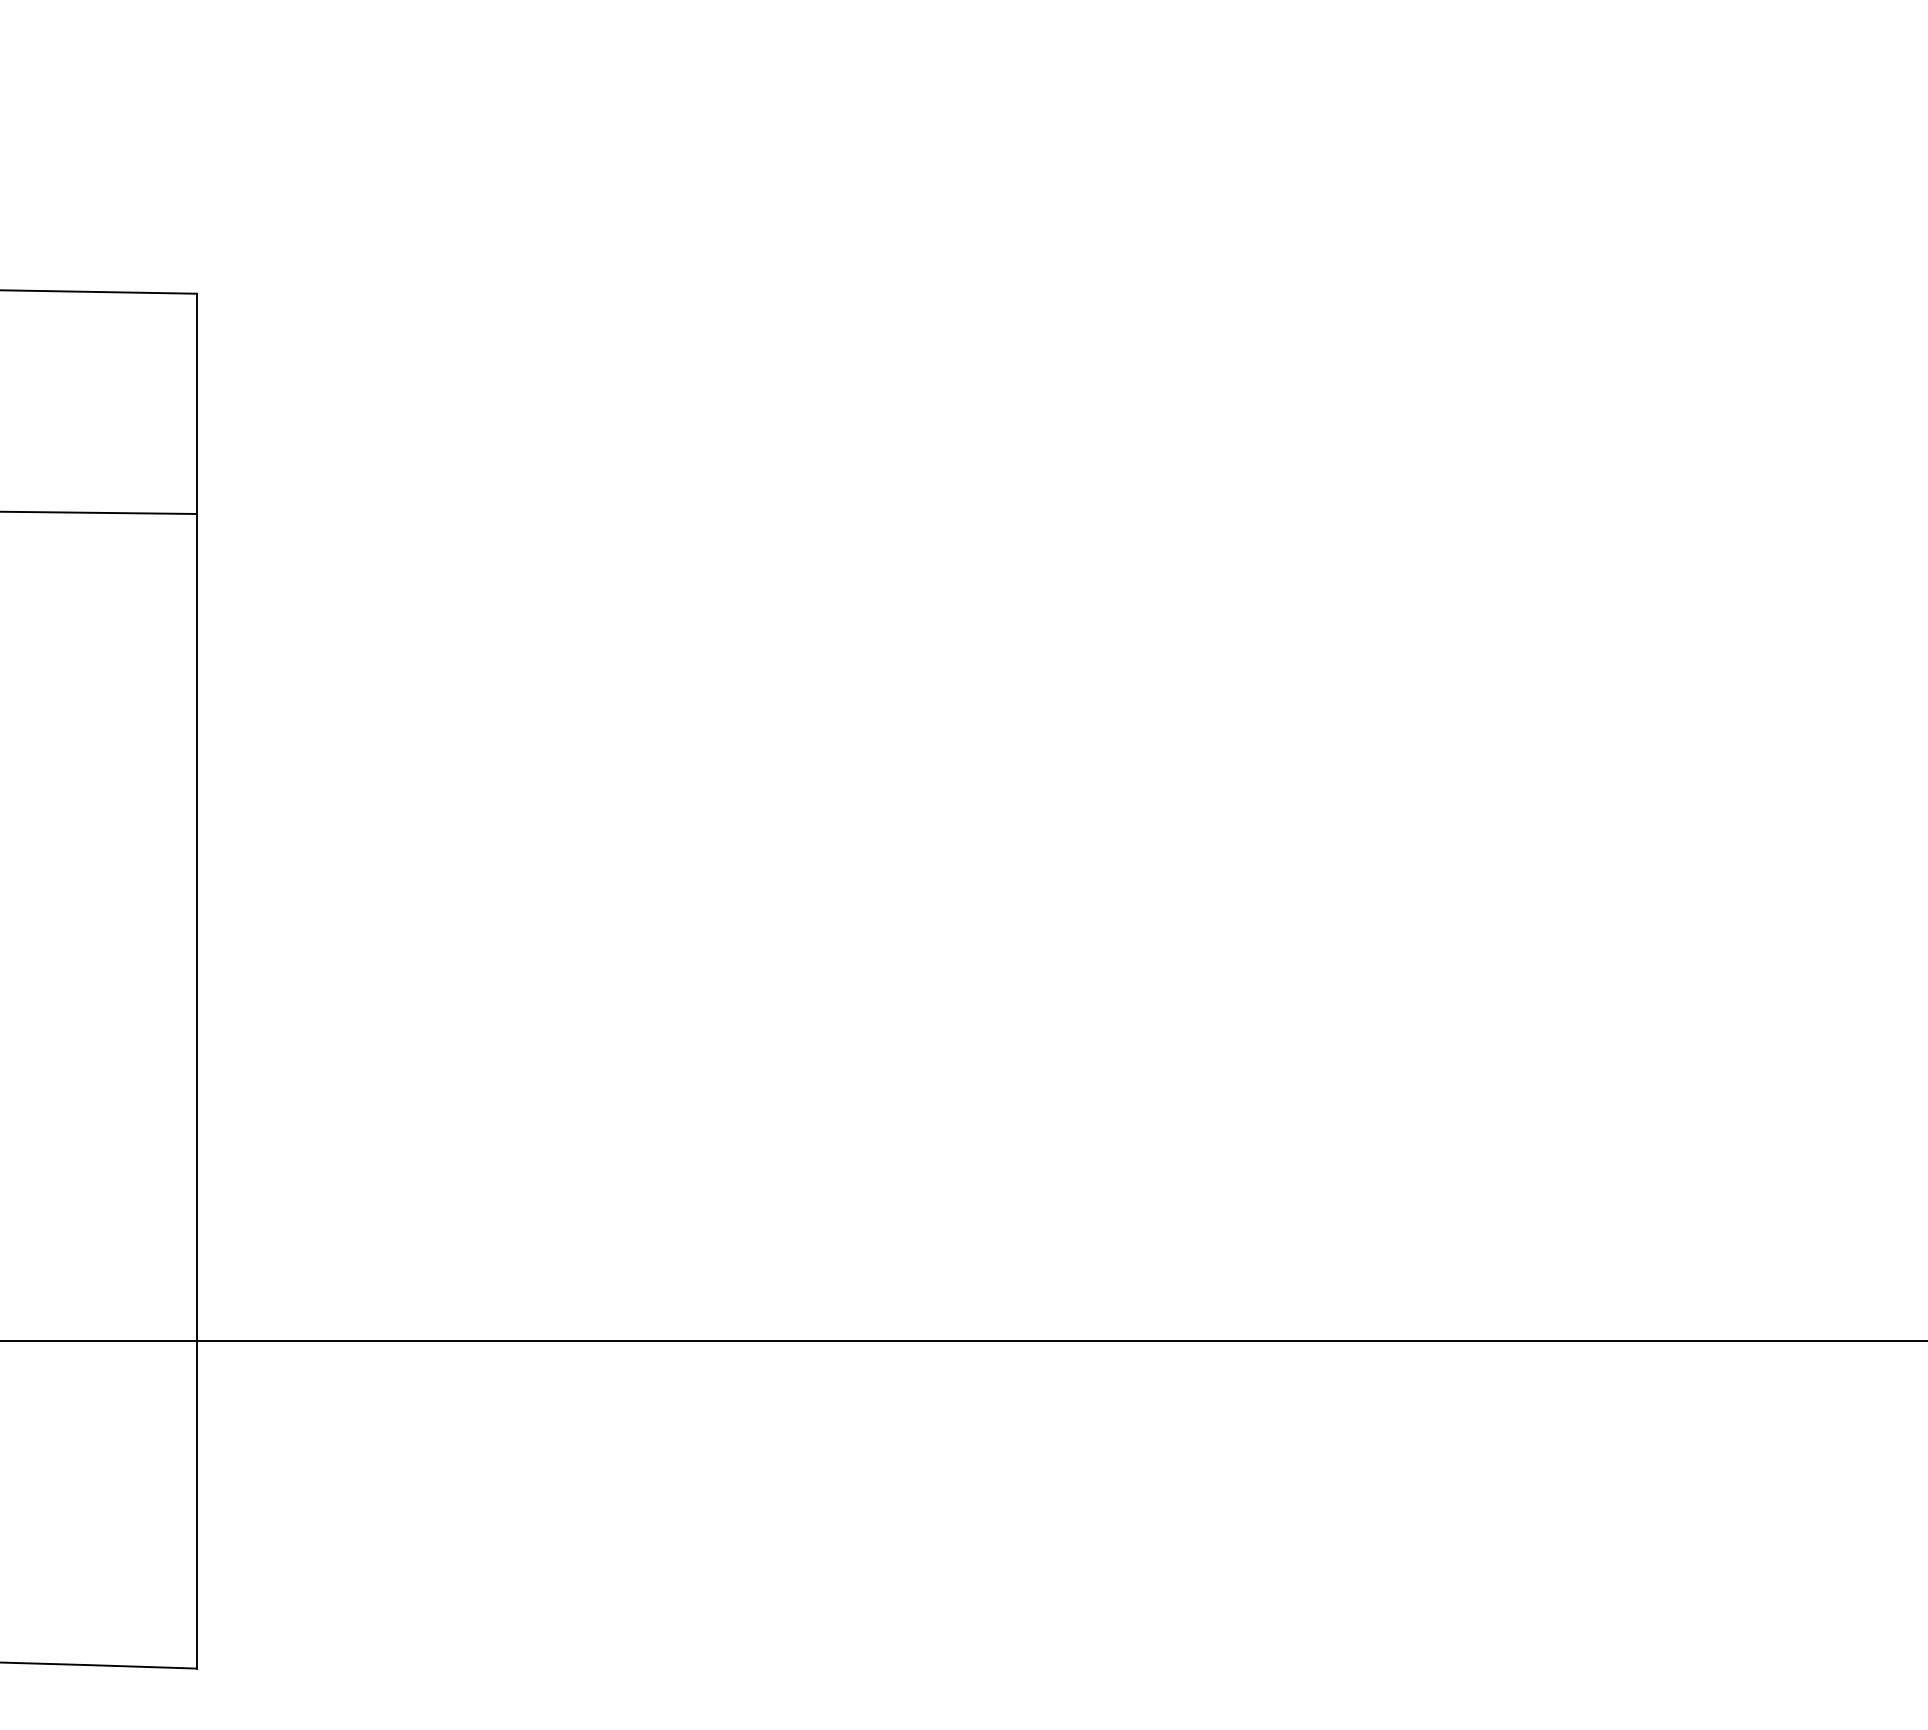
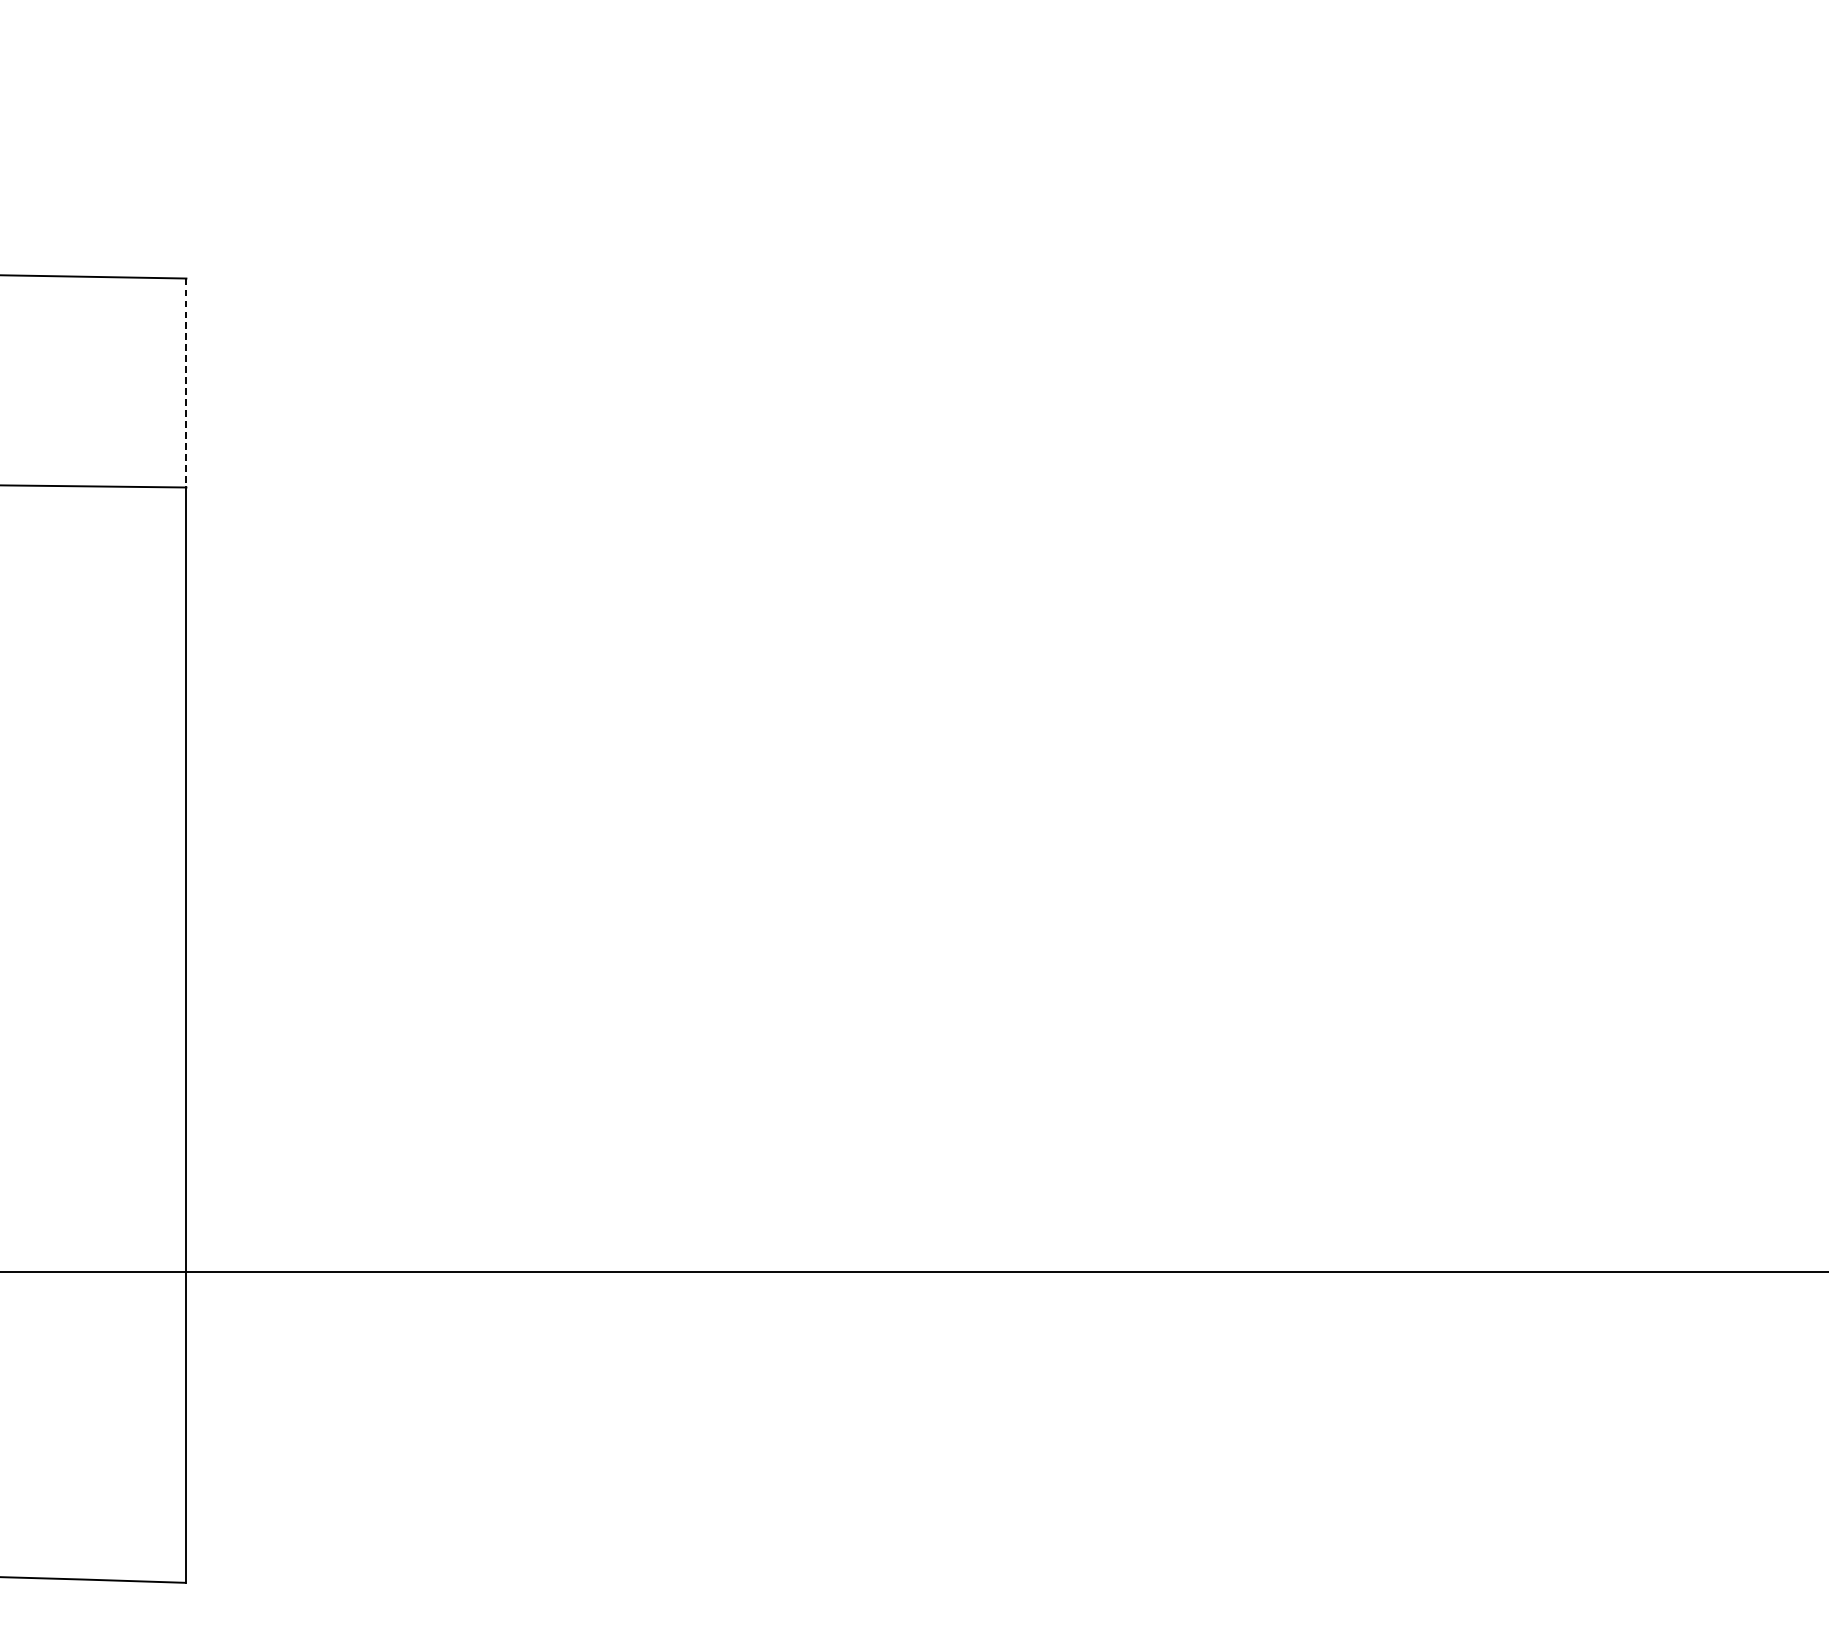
line: (196, 404) -> (186, 383), solid -> dashed

